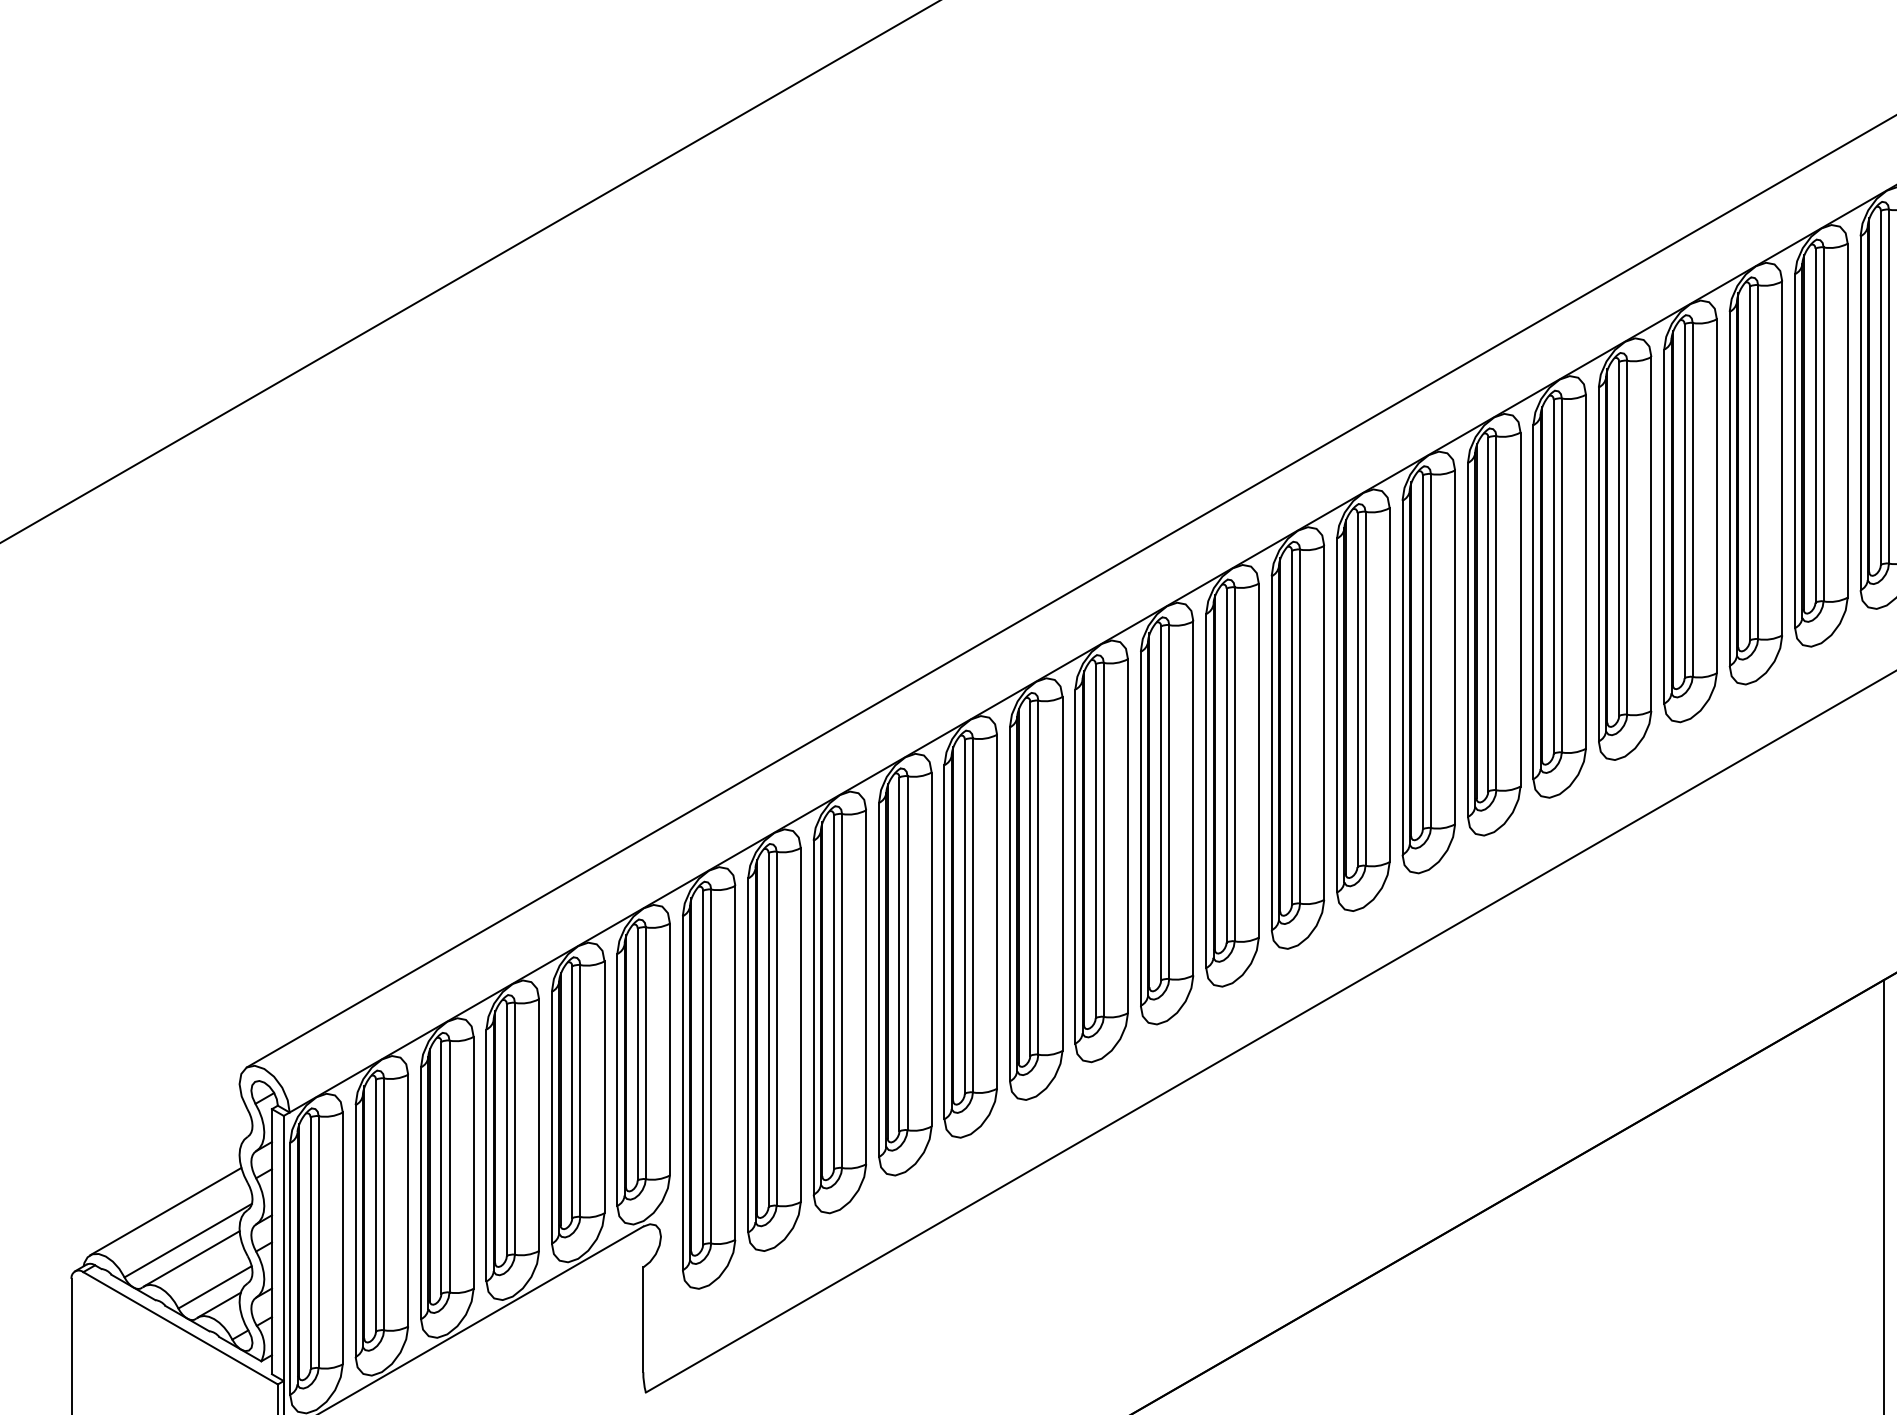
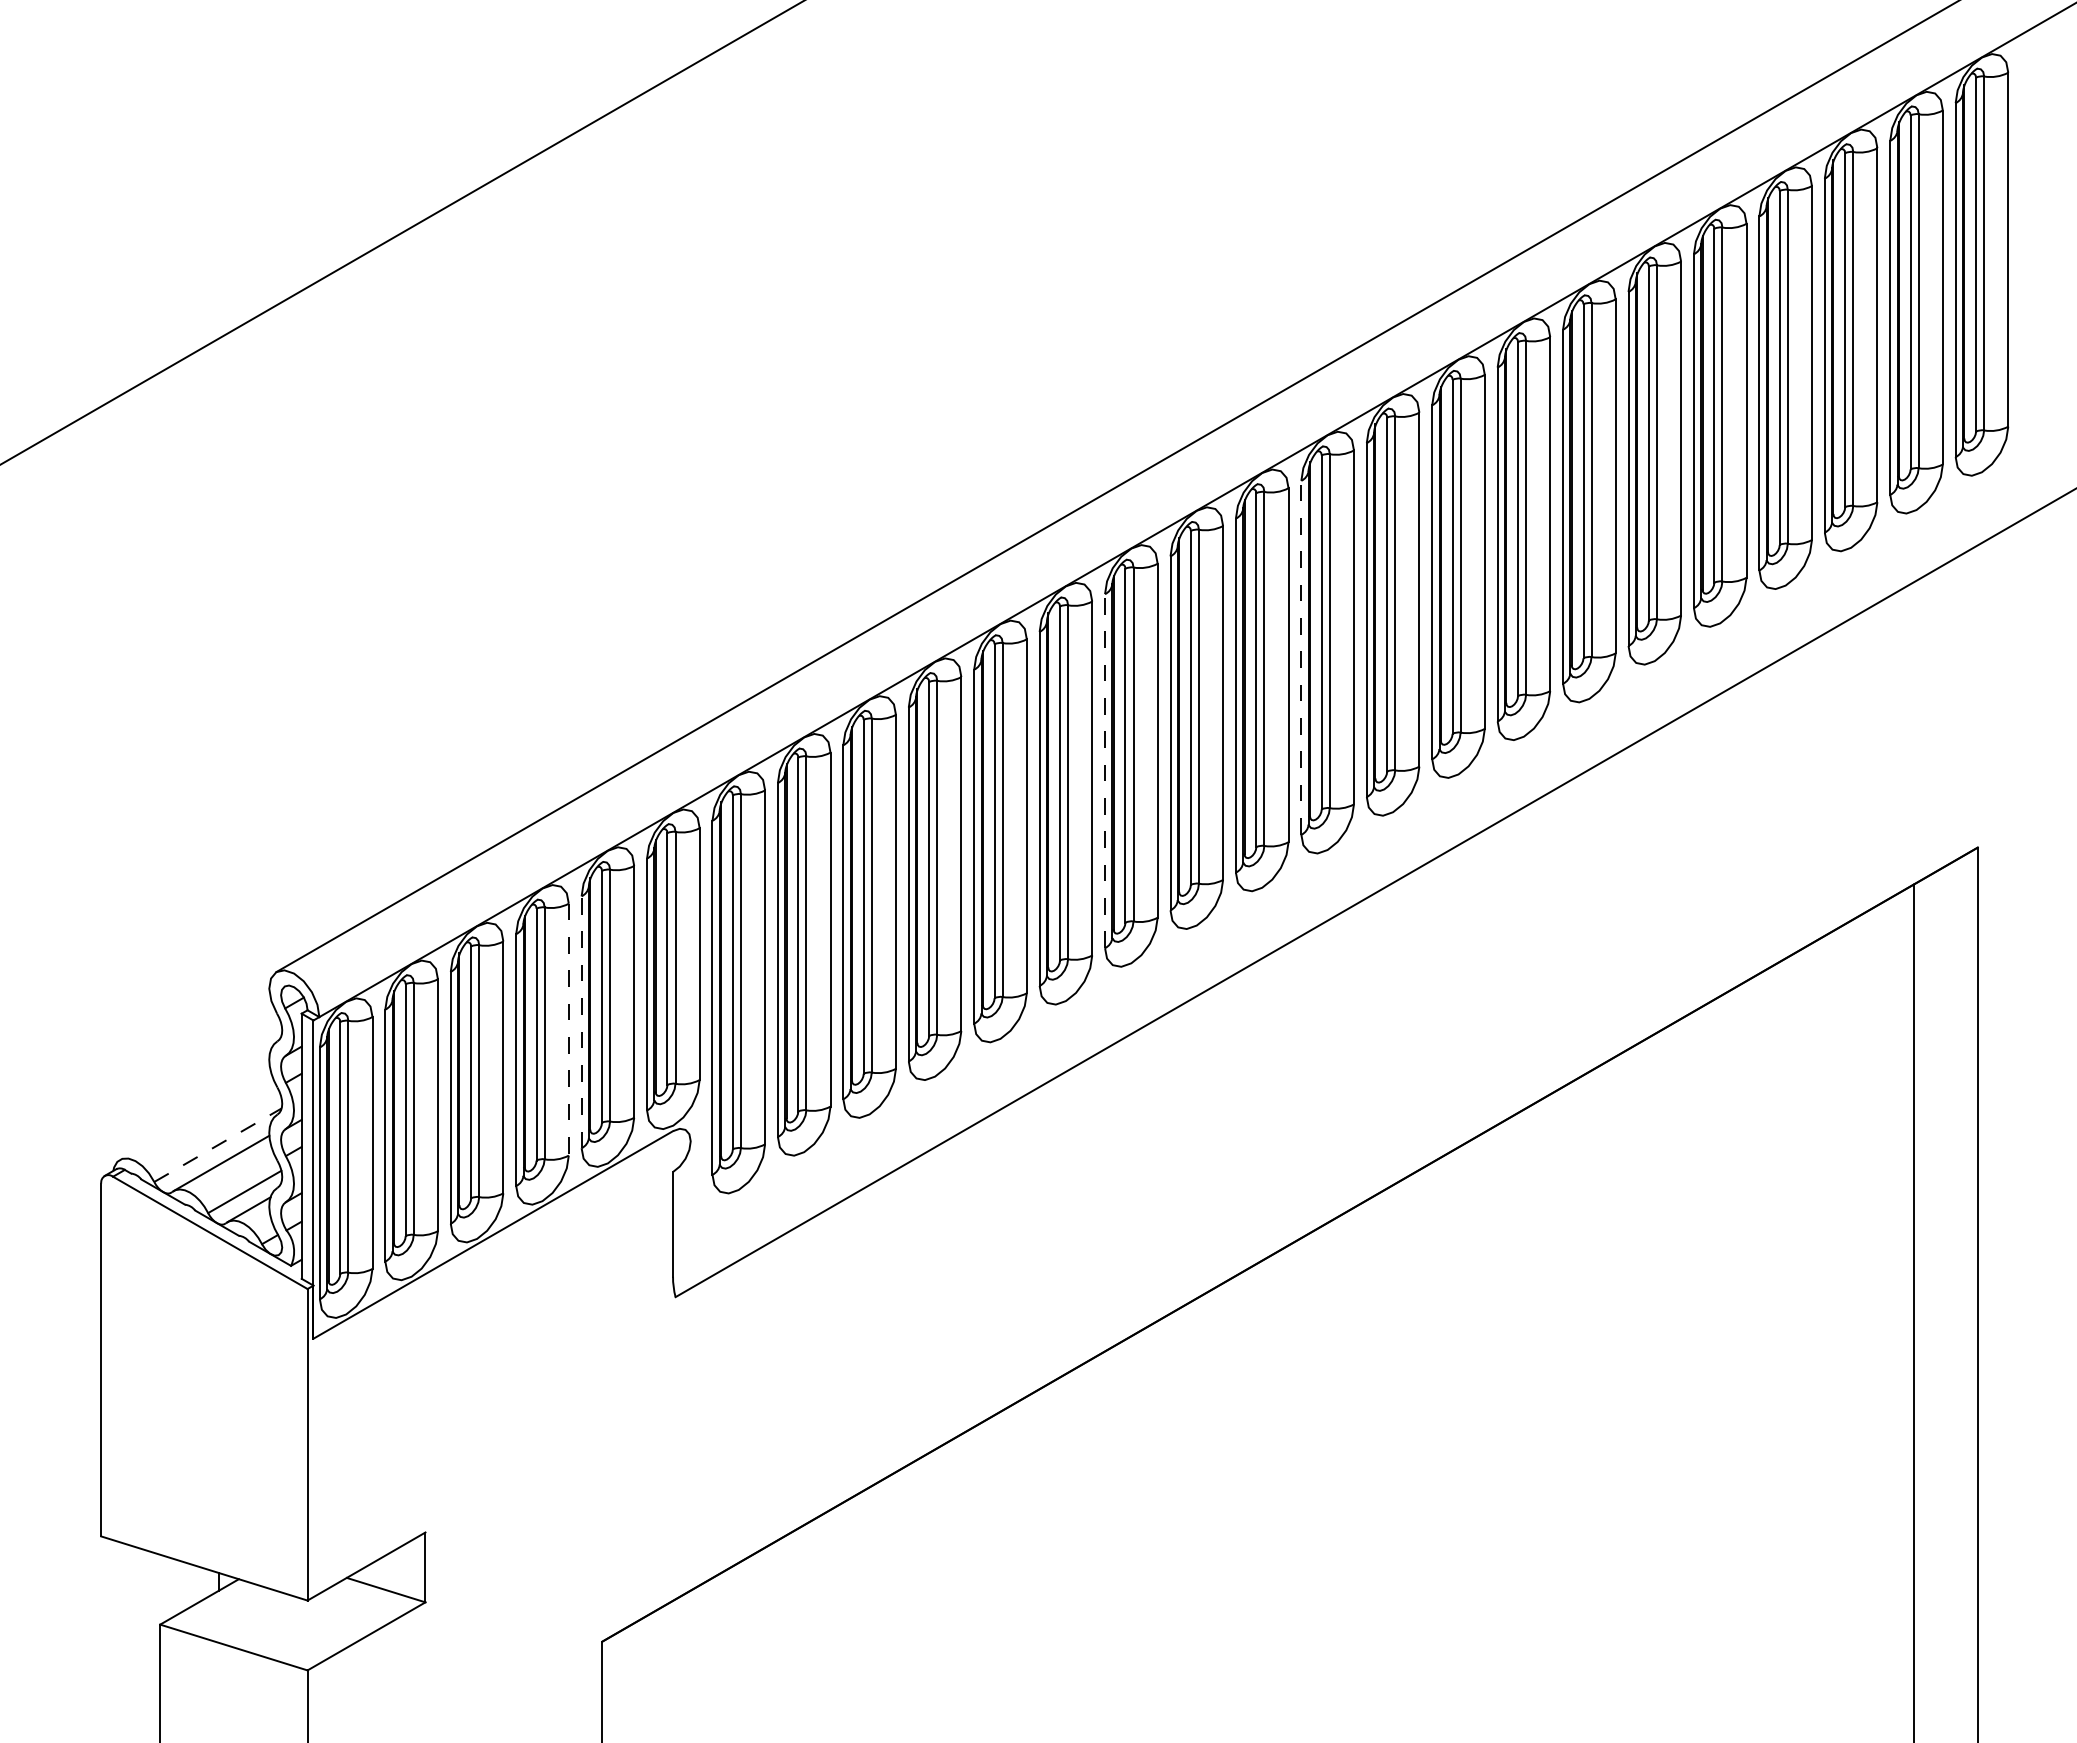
line: (1271, 752) -> (1301, 657), solid -> dashed
line: (1075, 866) -> (1105, 771), solid -> dashed
line: (551, 1117) -> (581, 1022), solid -> dashed
line: (538, 1124) -> (568, 1029), solid -> dashed
line: (165, 1210) -> (195, 1115), removed
line: (187, 1240) -> (217, 1145), solid -> dashed

